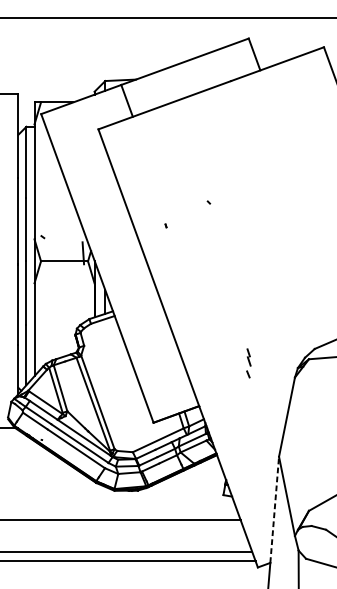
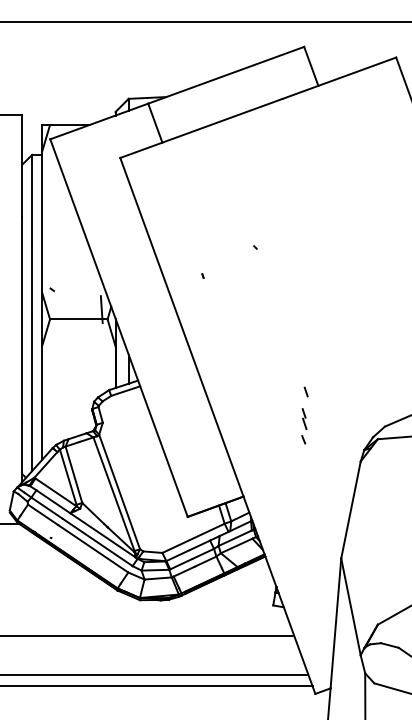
line: (249, 320) -> (305, 391), added
part: (249, 363) -> (304, 426), moved
line: (274, 509) -> (335, 622), dashed -> solid

